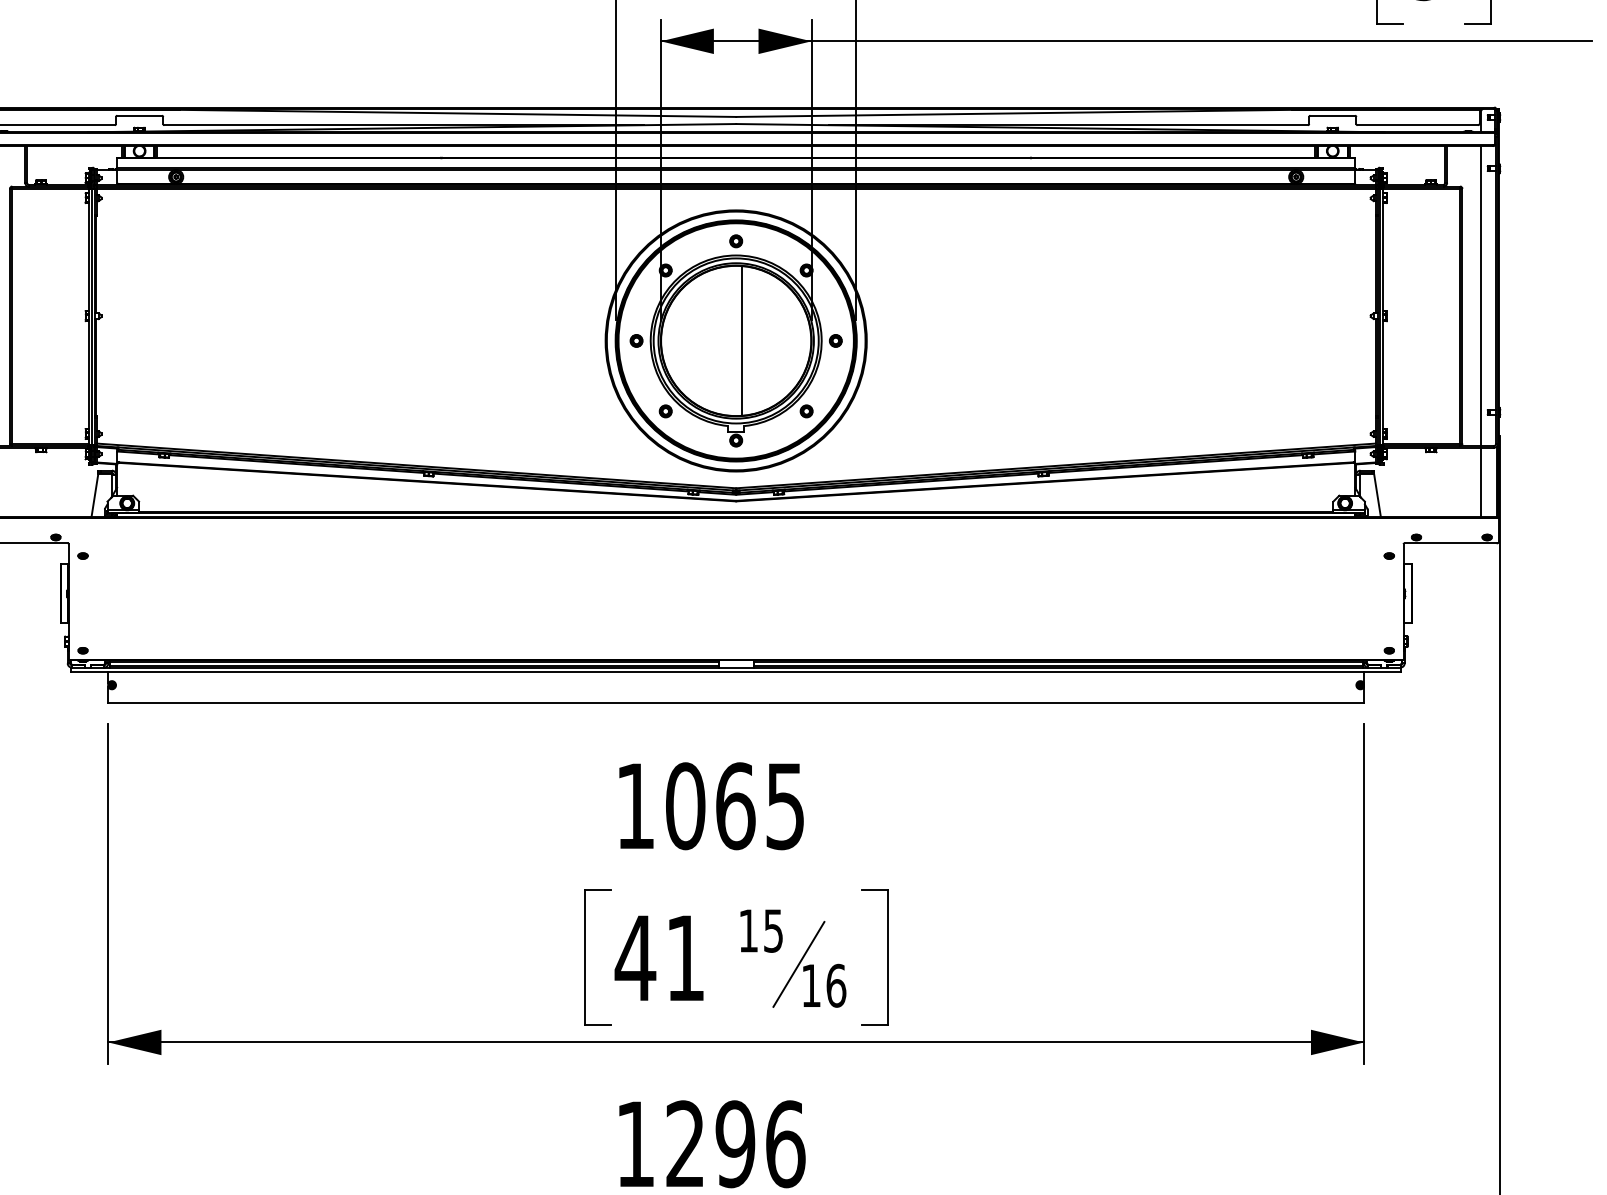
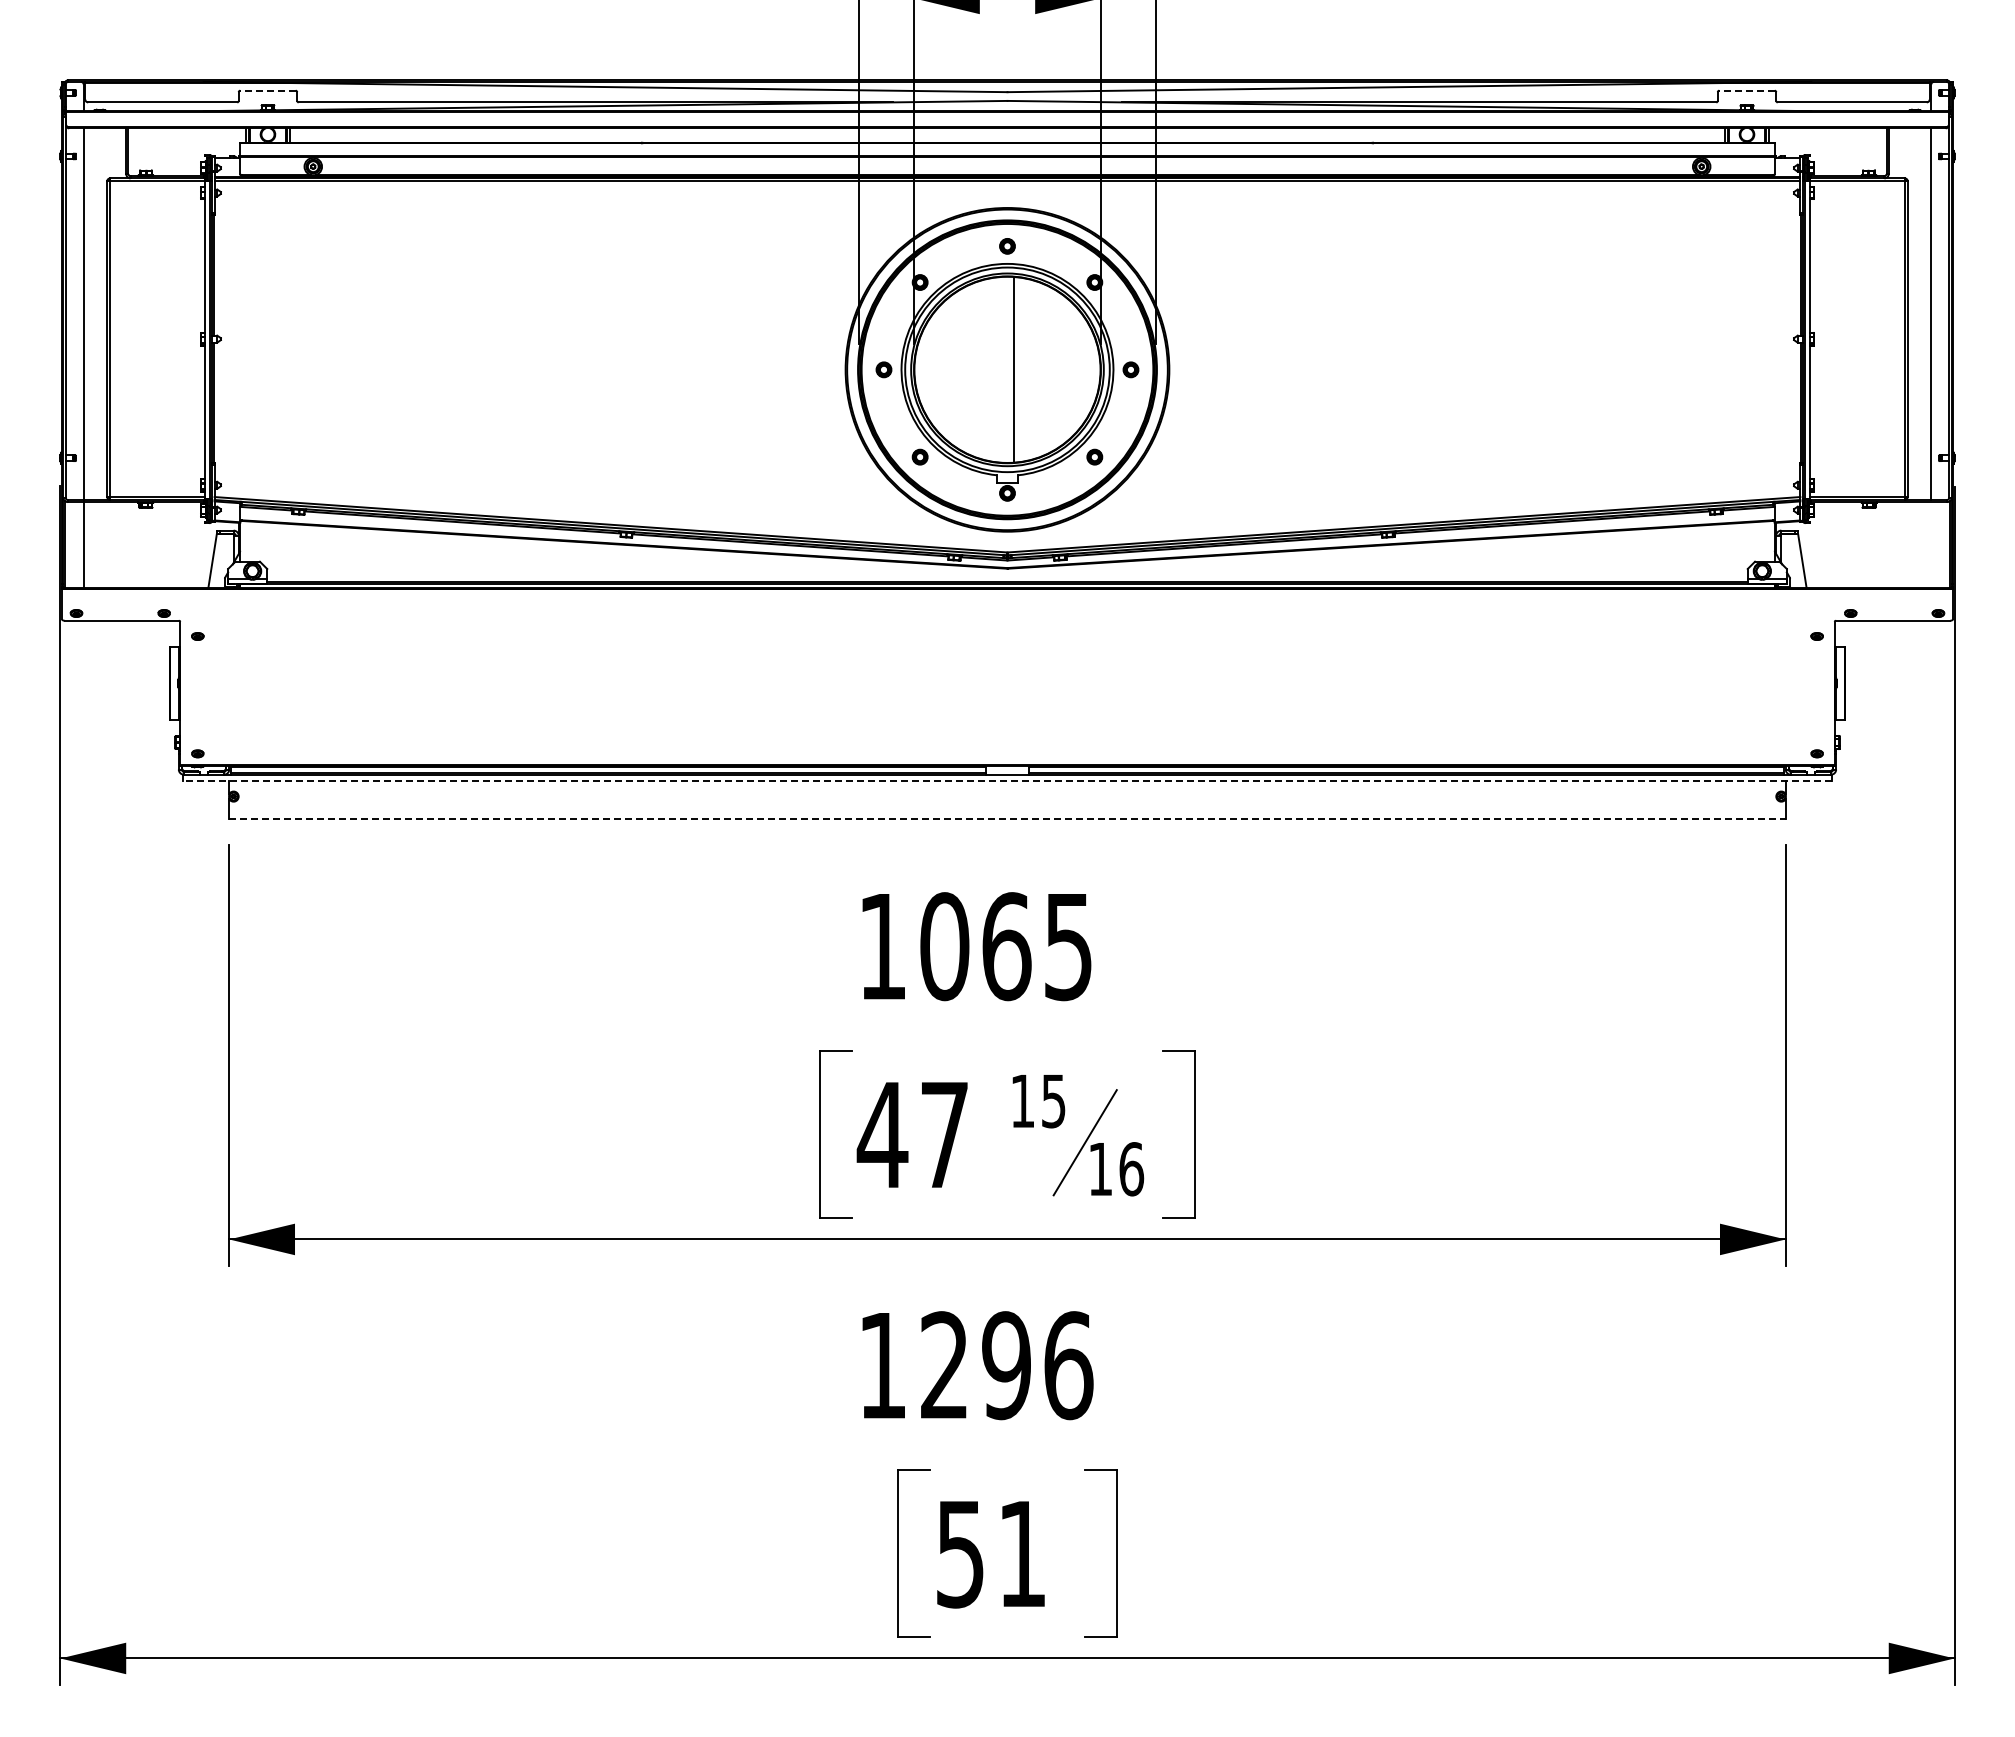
line: (139, 115) -> (267, 90), solid -> dashed
line: (1333, 115) -> (1747, 90), solid -> dashed
line: (1481, 481) -> (1931, 544), removed
line: (735, 672) -> (1006, 780), solid -> dashed
line: (736, 702) -> (1007, 818), solid -> dashed
text: (685, 957) -> (944, 1134), 41 -> 47

